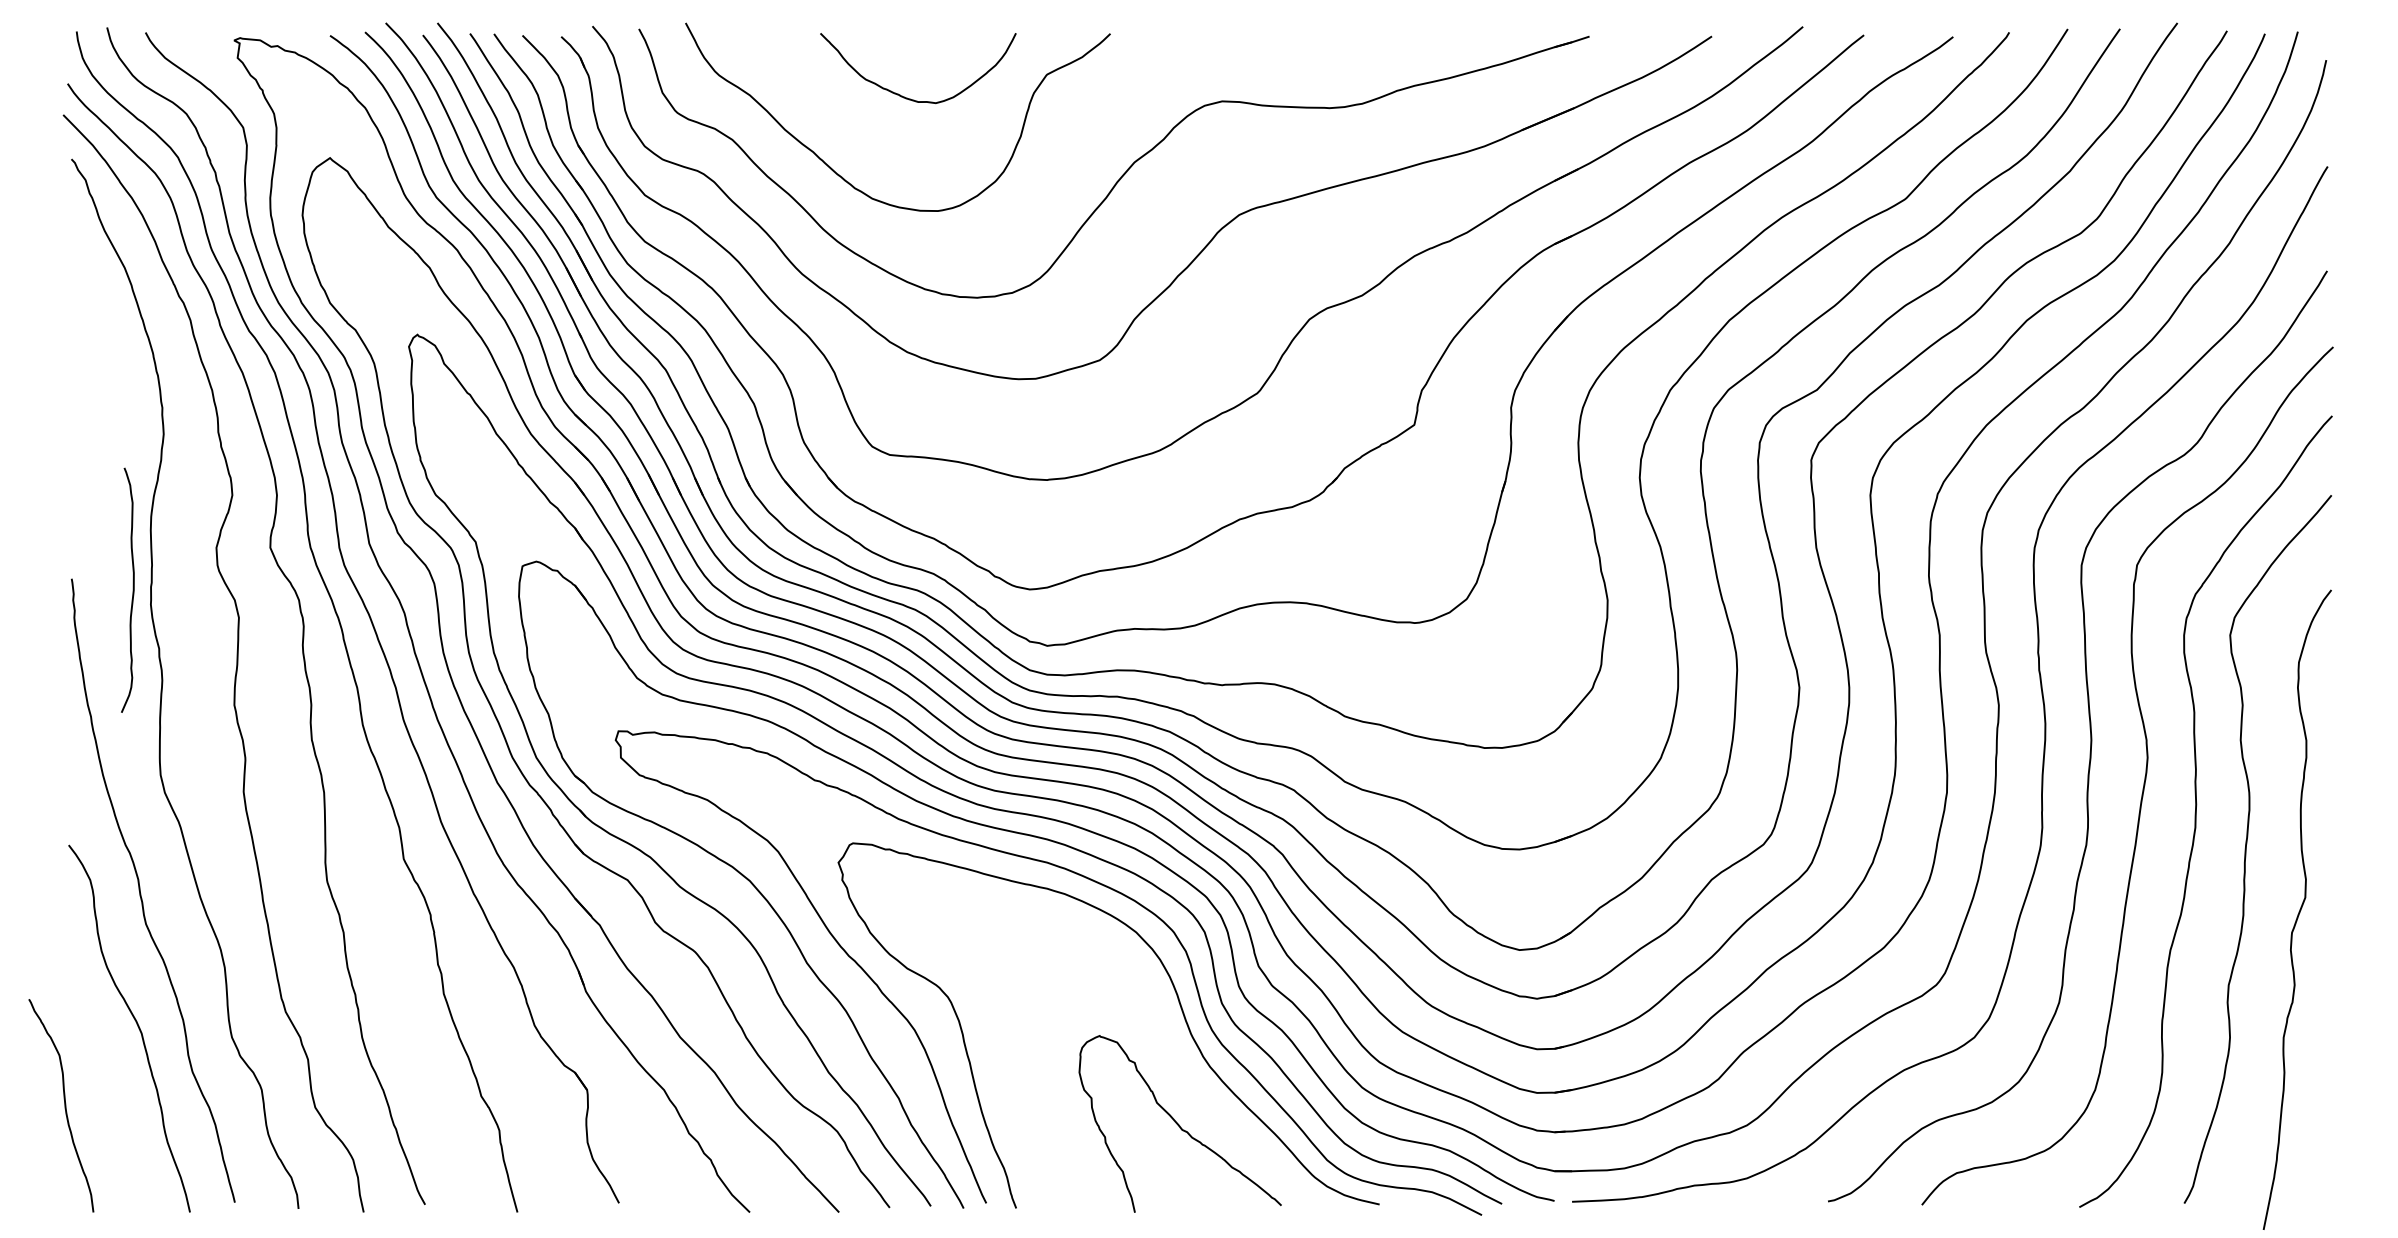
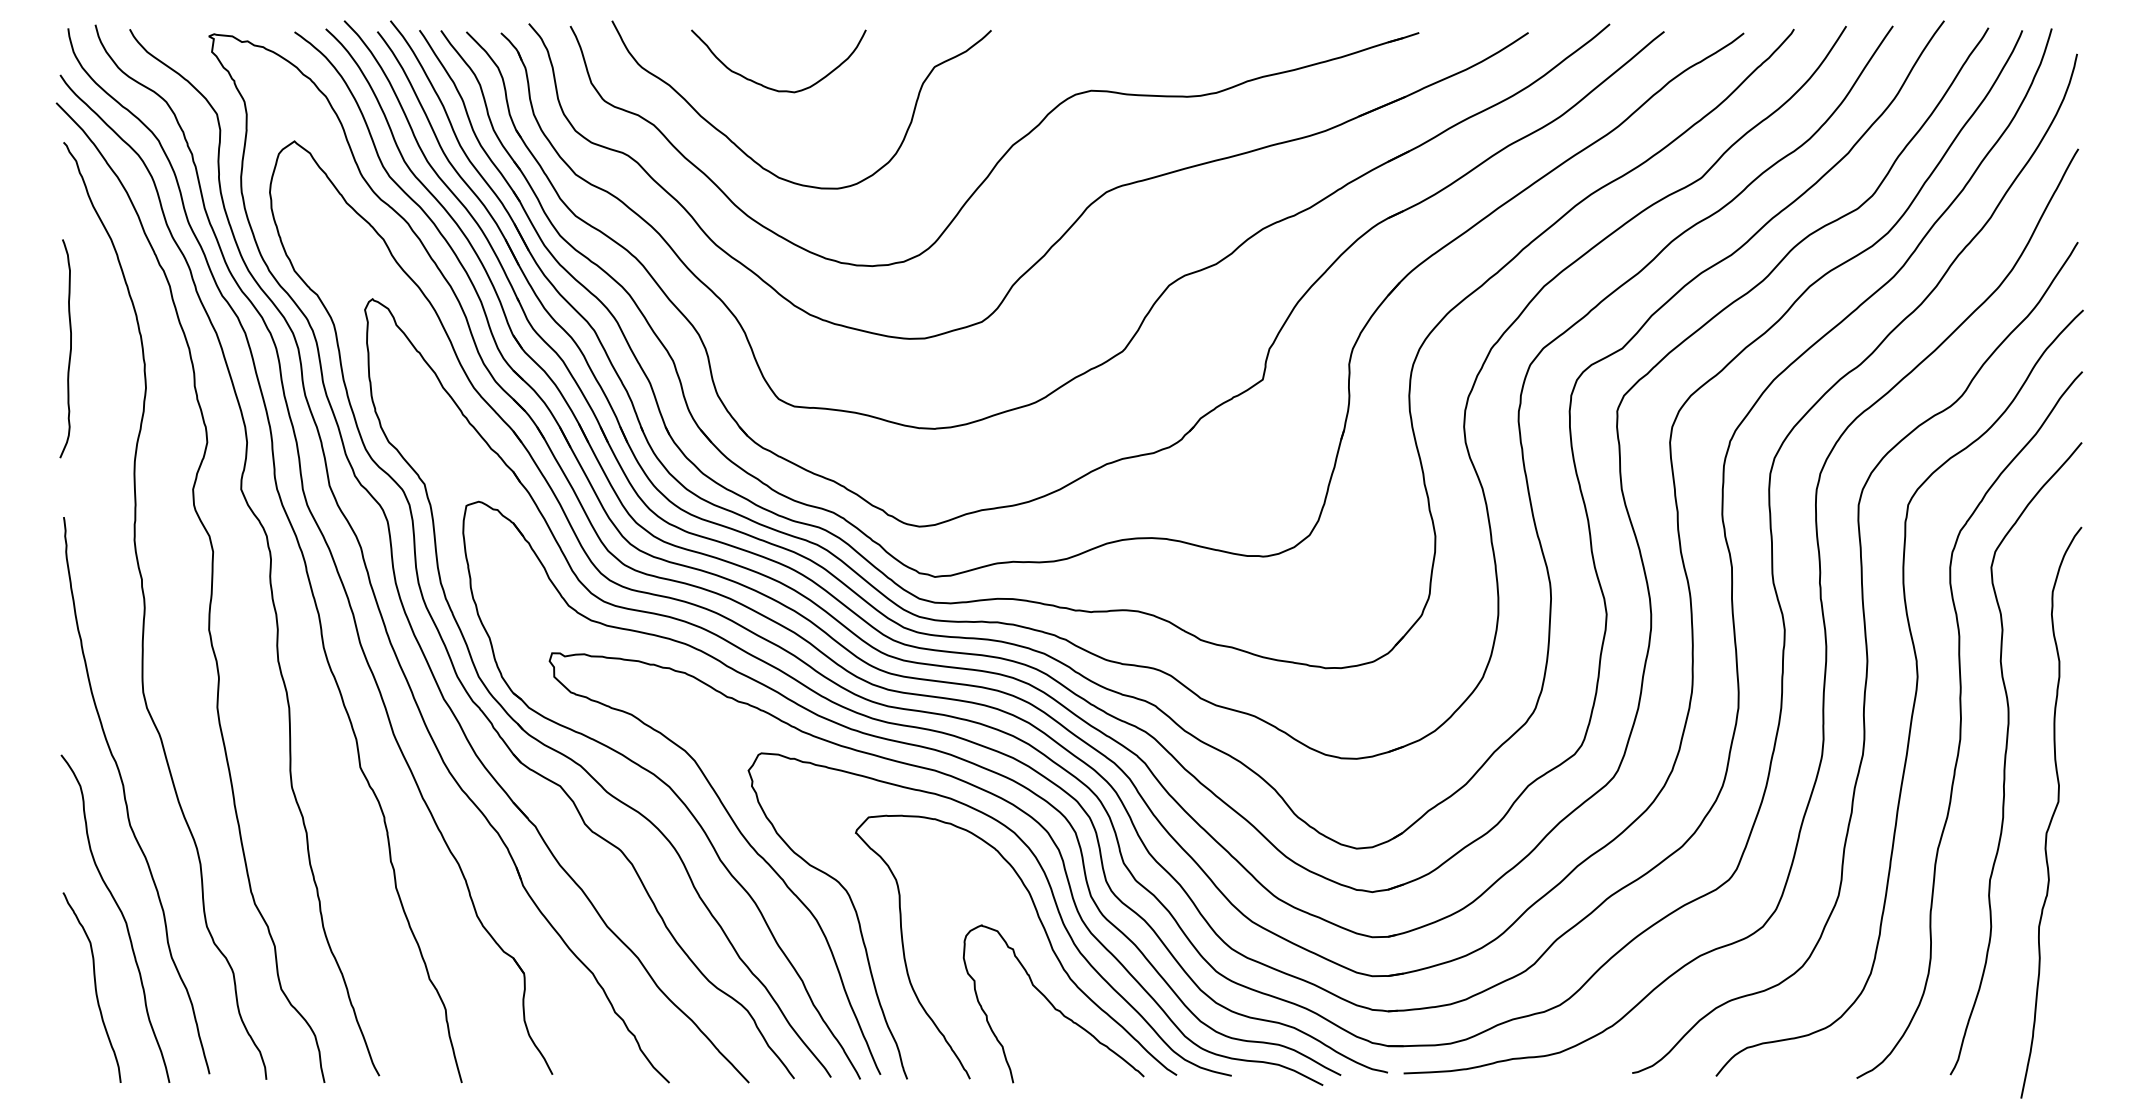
curve: (907, 97) -> (769, 87), moved
curve: (132, 589) -> (69, 348), moved
curve: (1170, 1044) -> (1045, 932), added
curve: (64, 1105) -> (94, 987), moved

